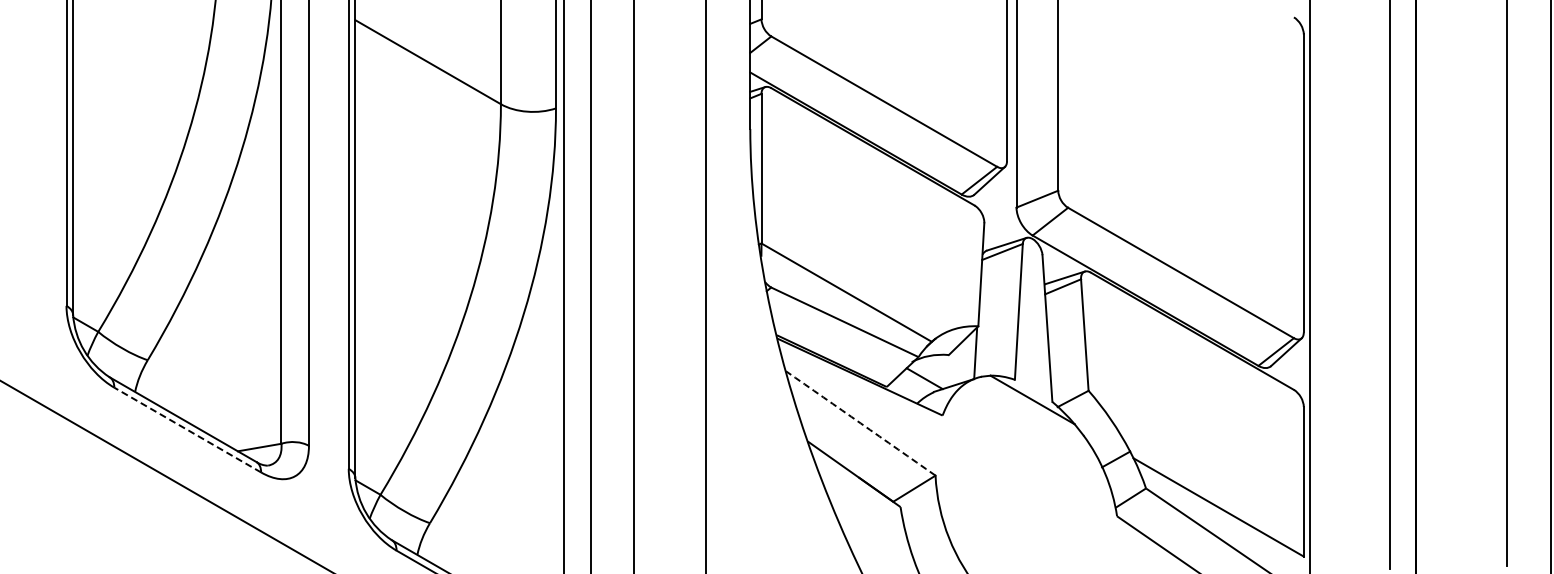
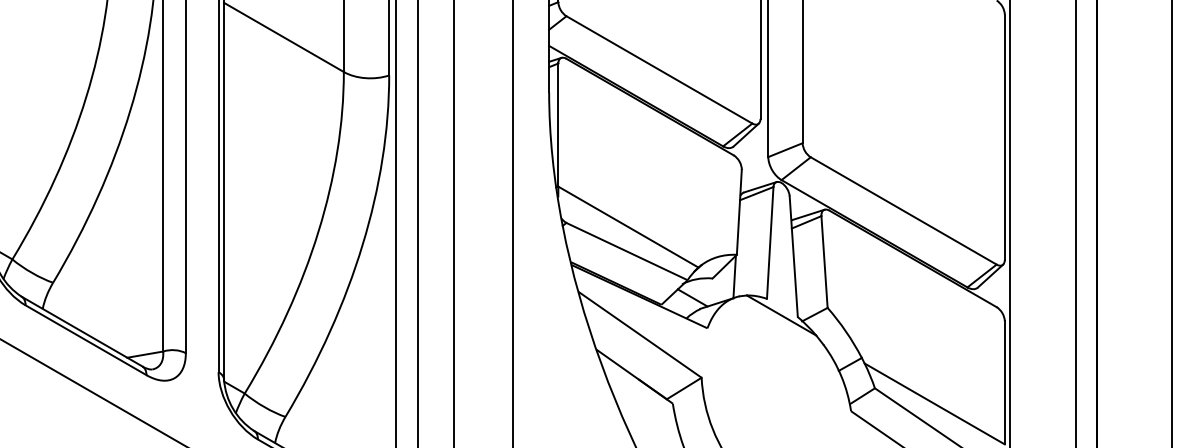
arc: (860, 423) -> (639, 334), dashed -> solid
line: (187, 430) -> (85, 340), dashed -> solid

